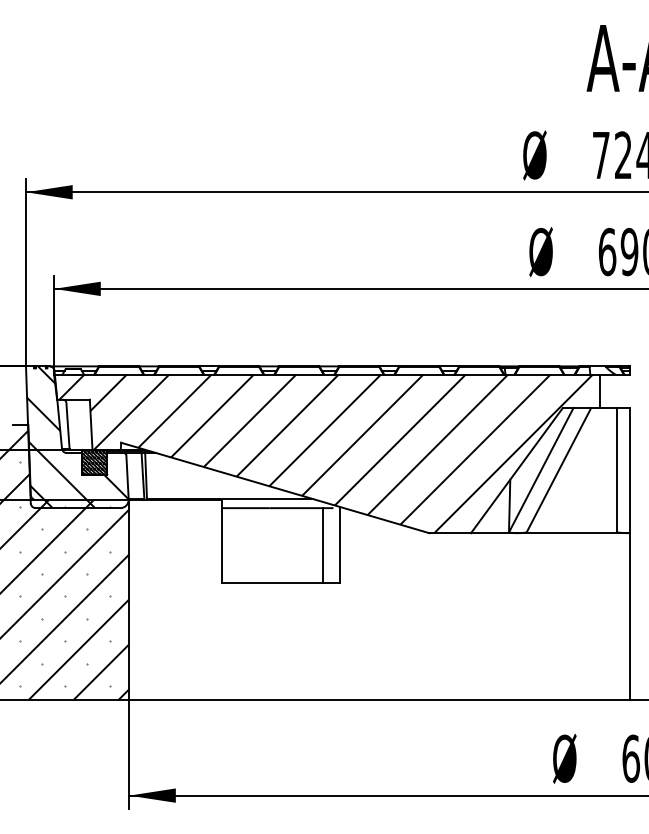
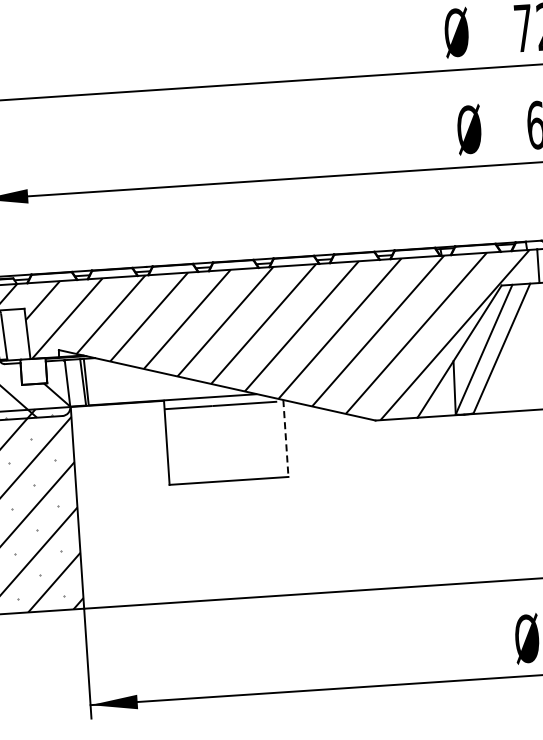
hatch: (94, 461) -> (33, 370), removed
line: (322, 545) -> (268, 440), removed
line: (339, 545) -> (285, 438), solid -> dashed

